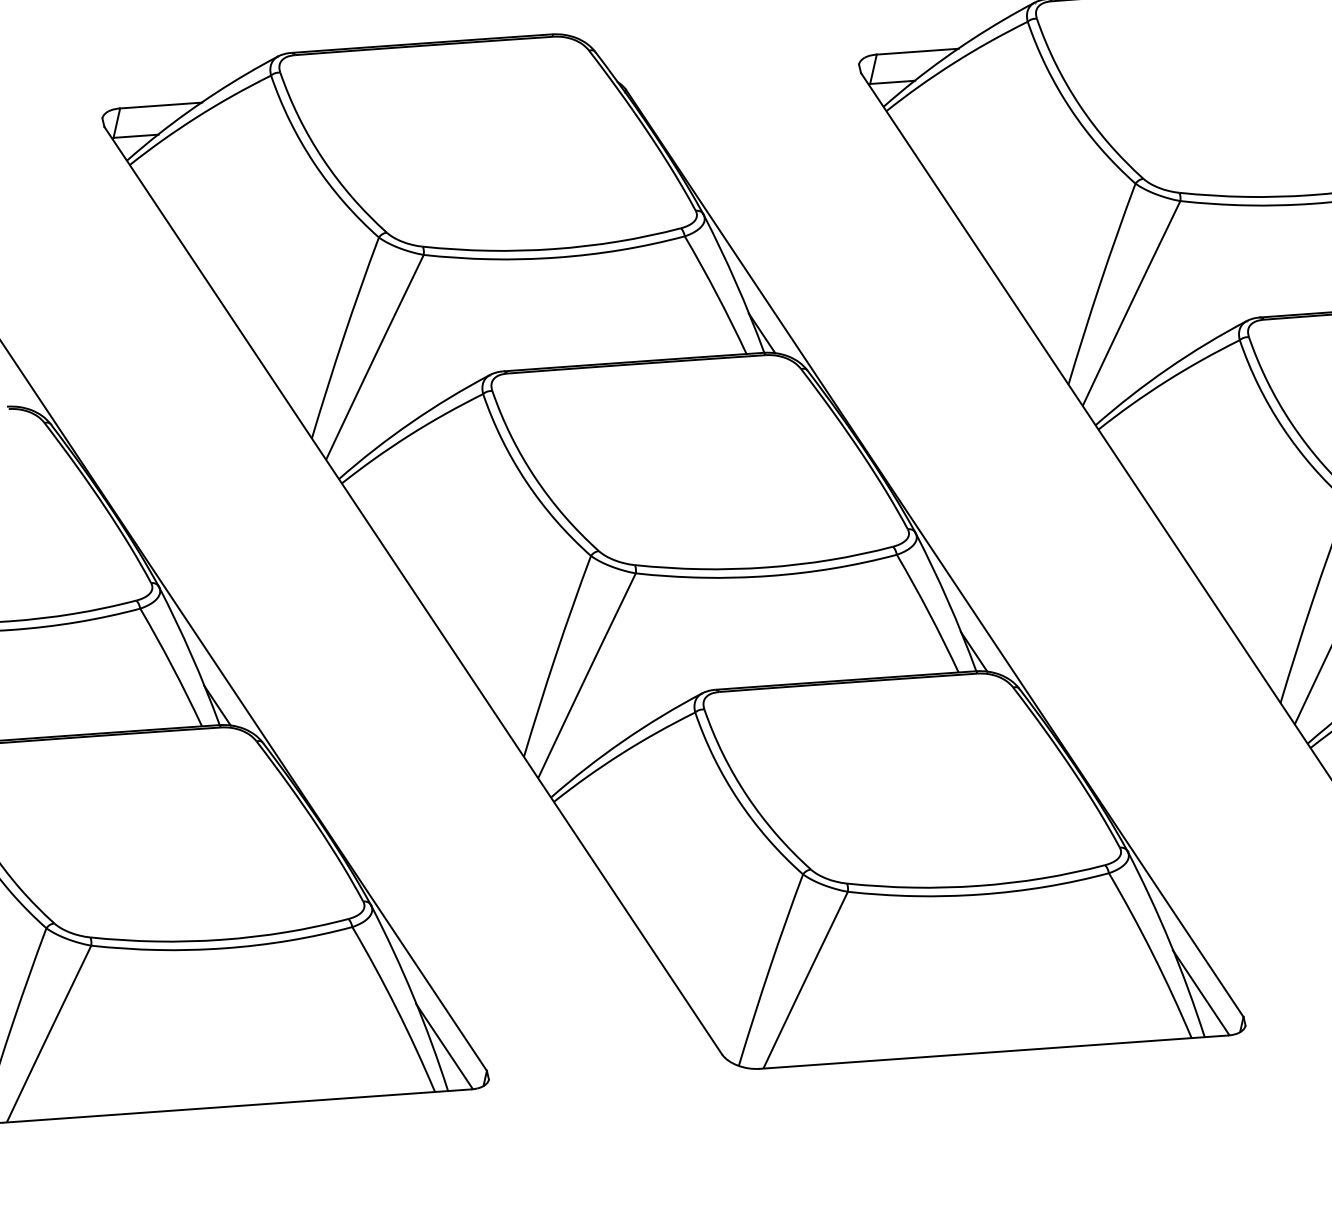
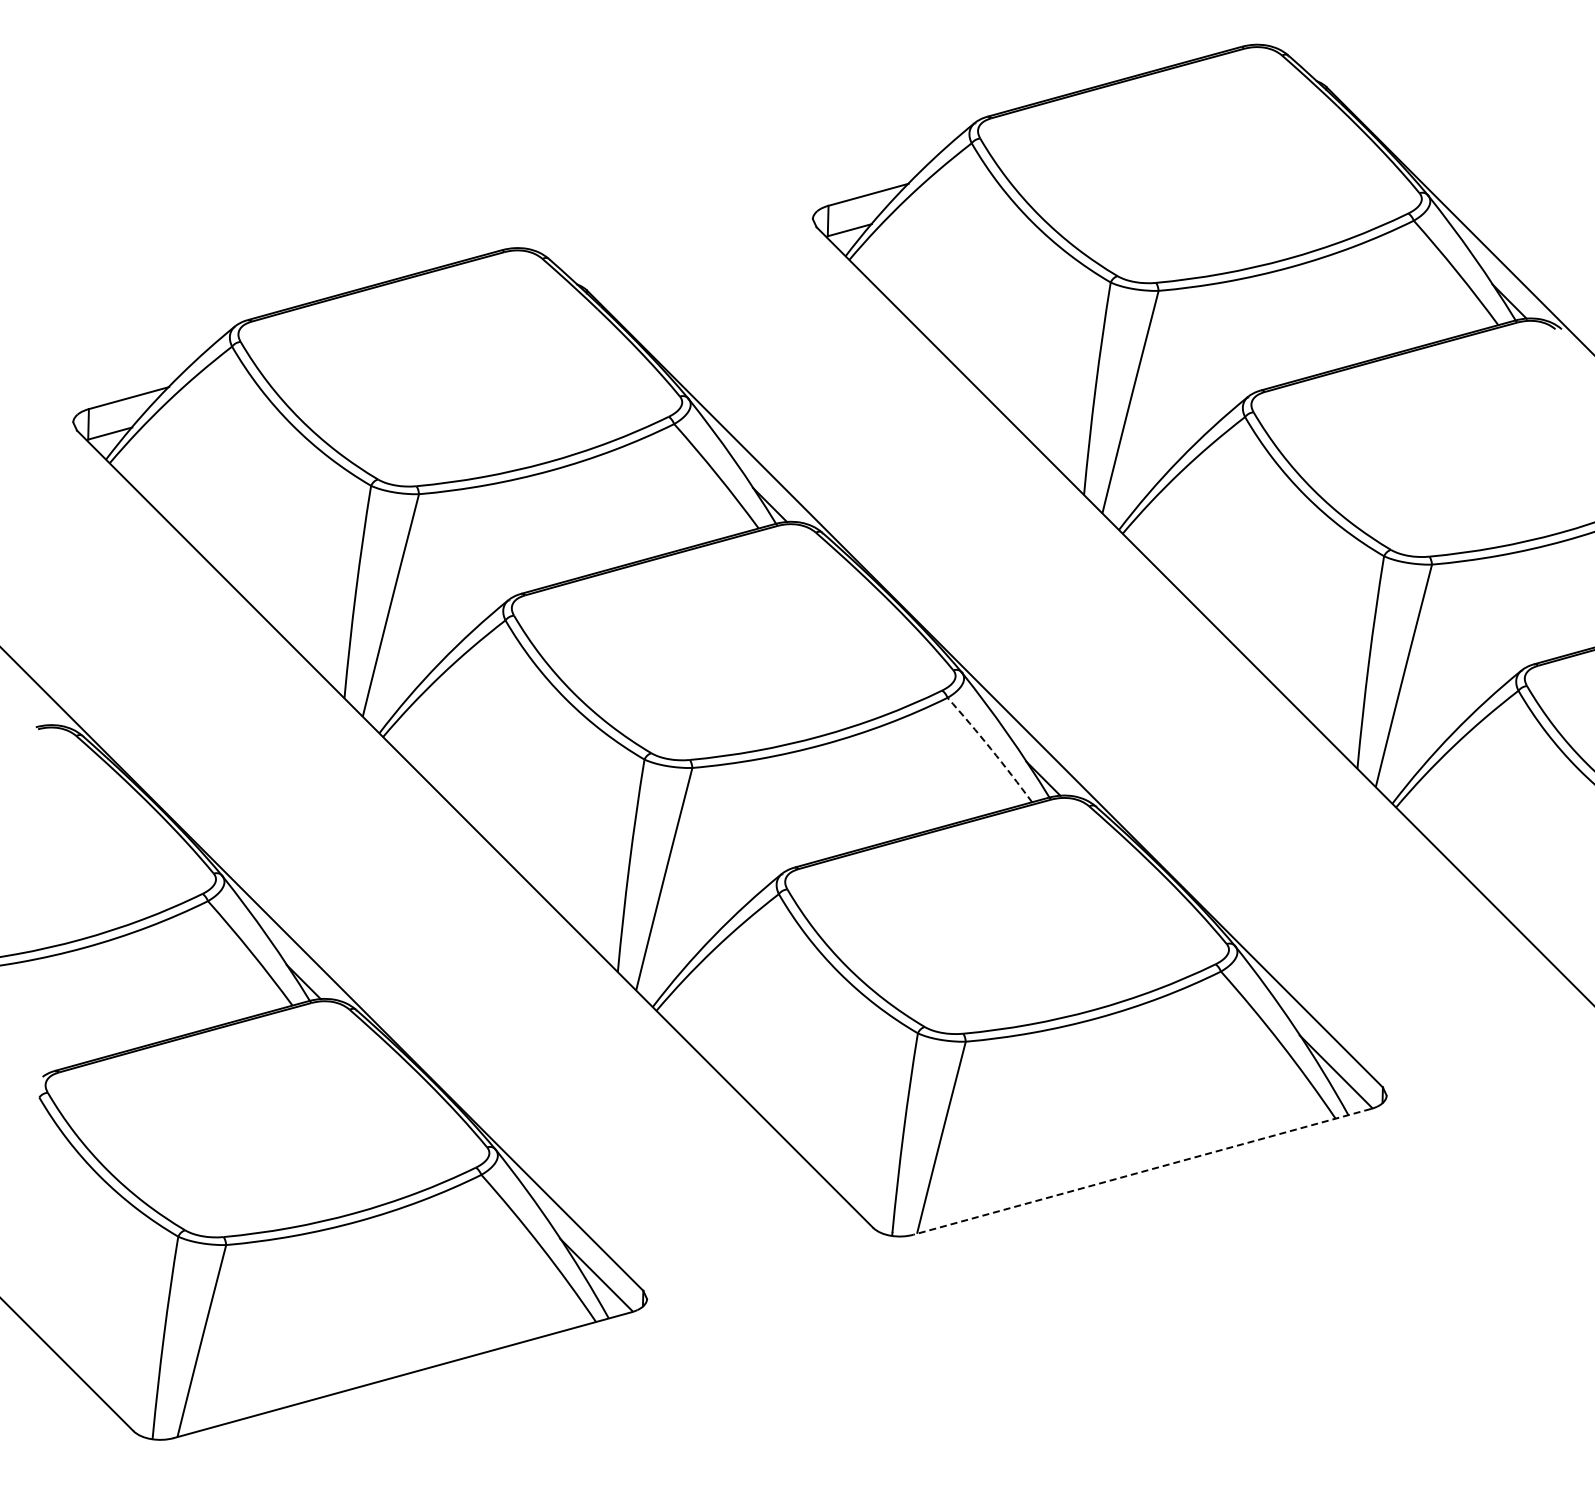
arc: (929, 613) -> (991, 749), solid -> dashed
line: (993, 1051) -> (1141, 1171), solid -> dashed

